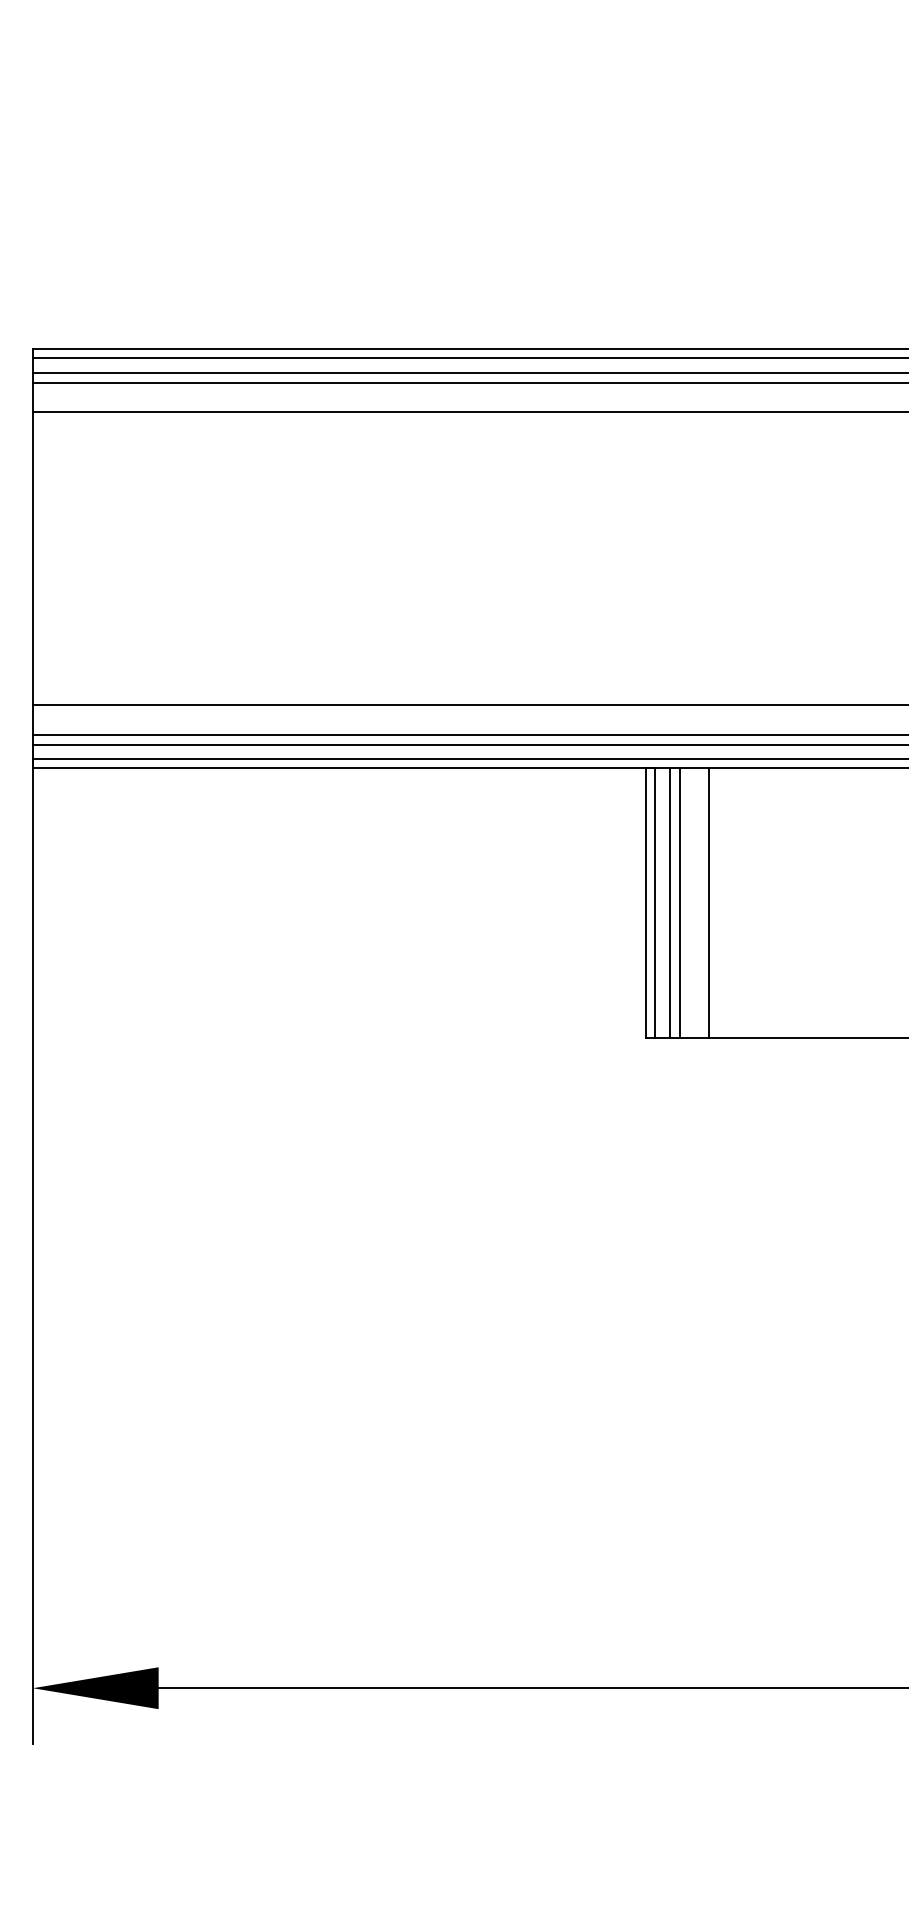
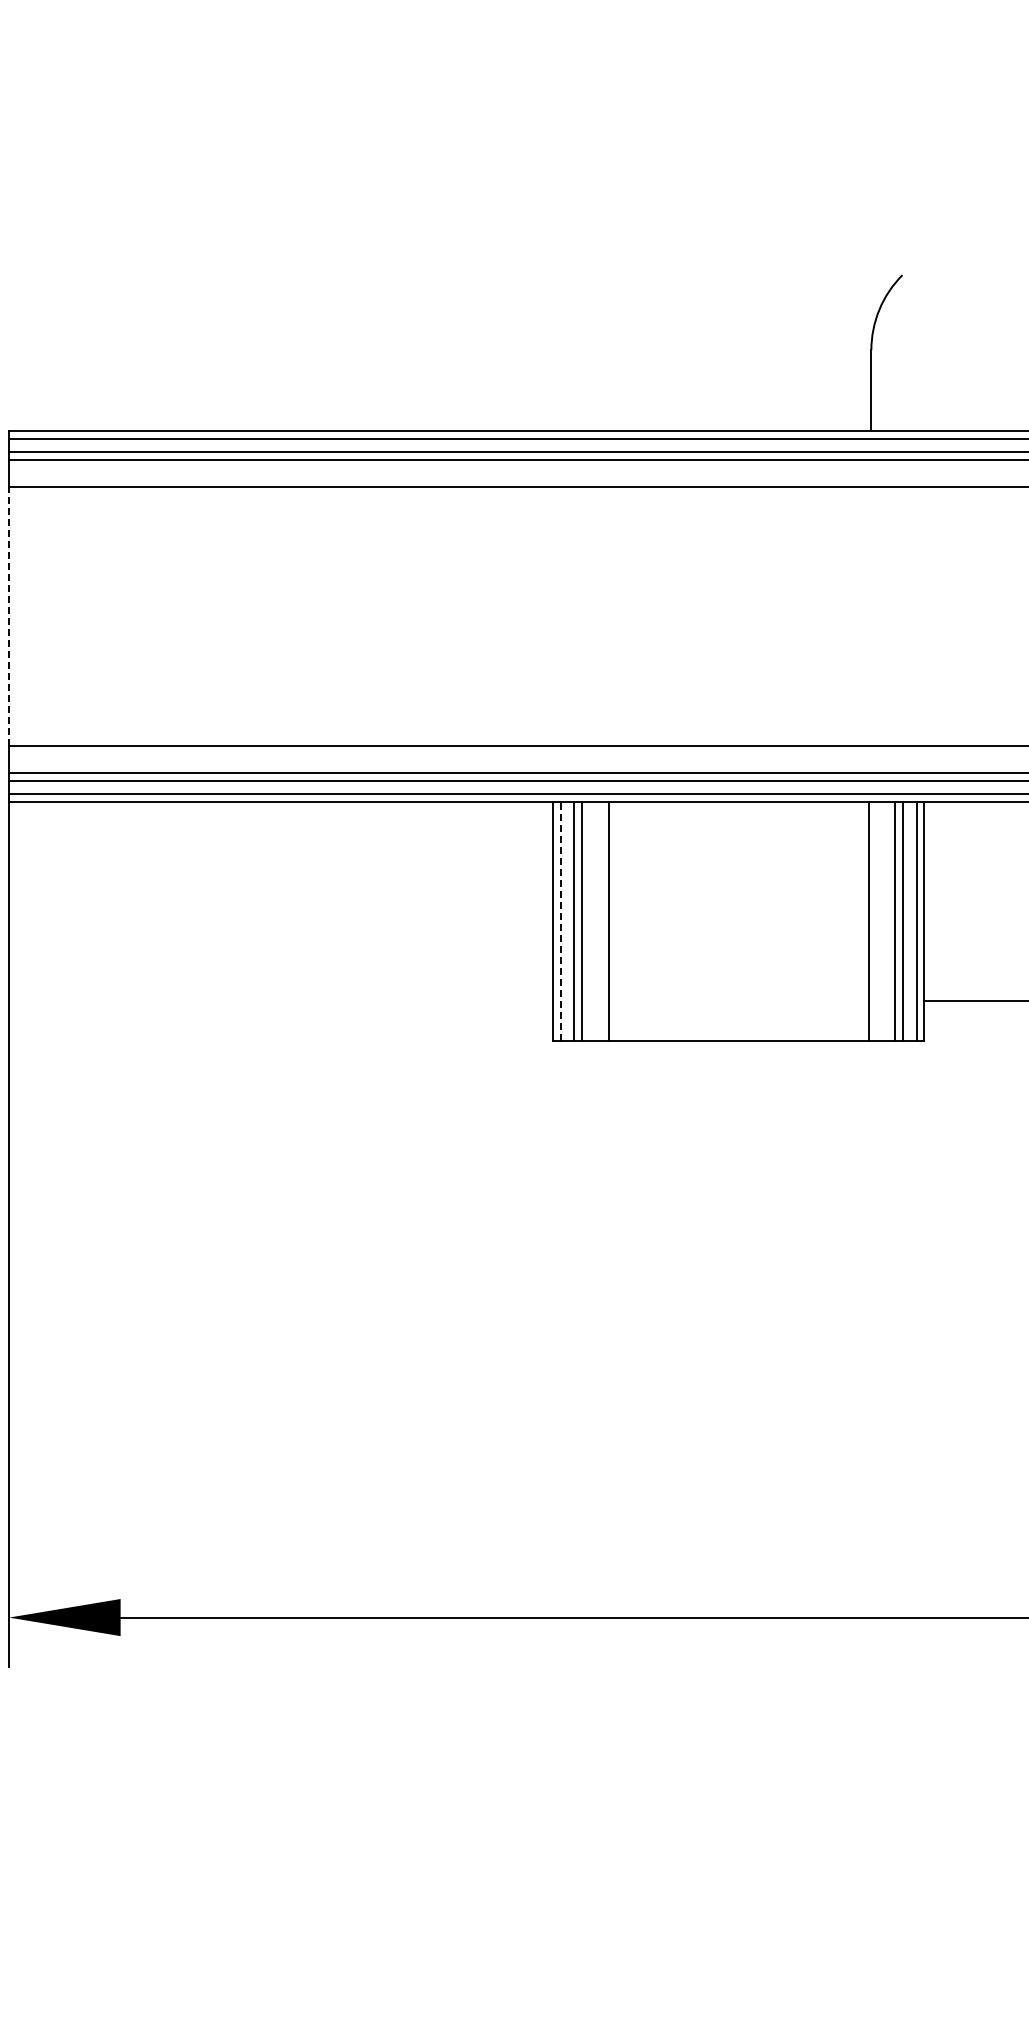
line: (33, 559) -> (9, 616), solid -> dashed
line: (654, 903) -> (560, 921), solid -> dashed

